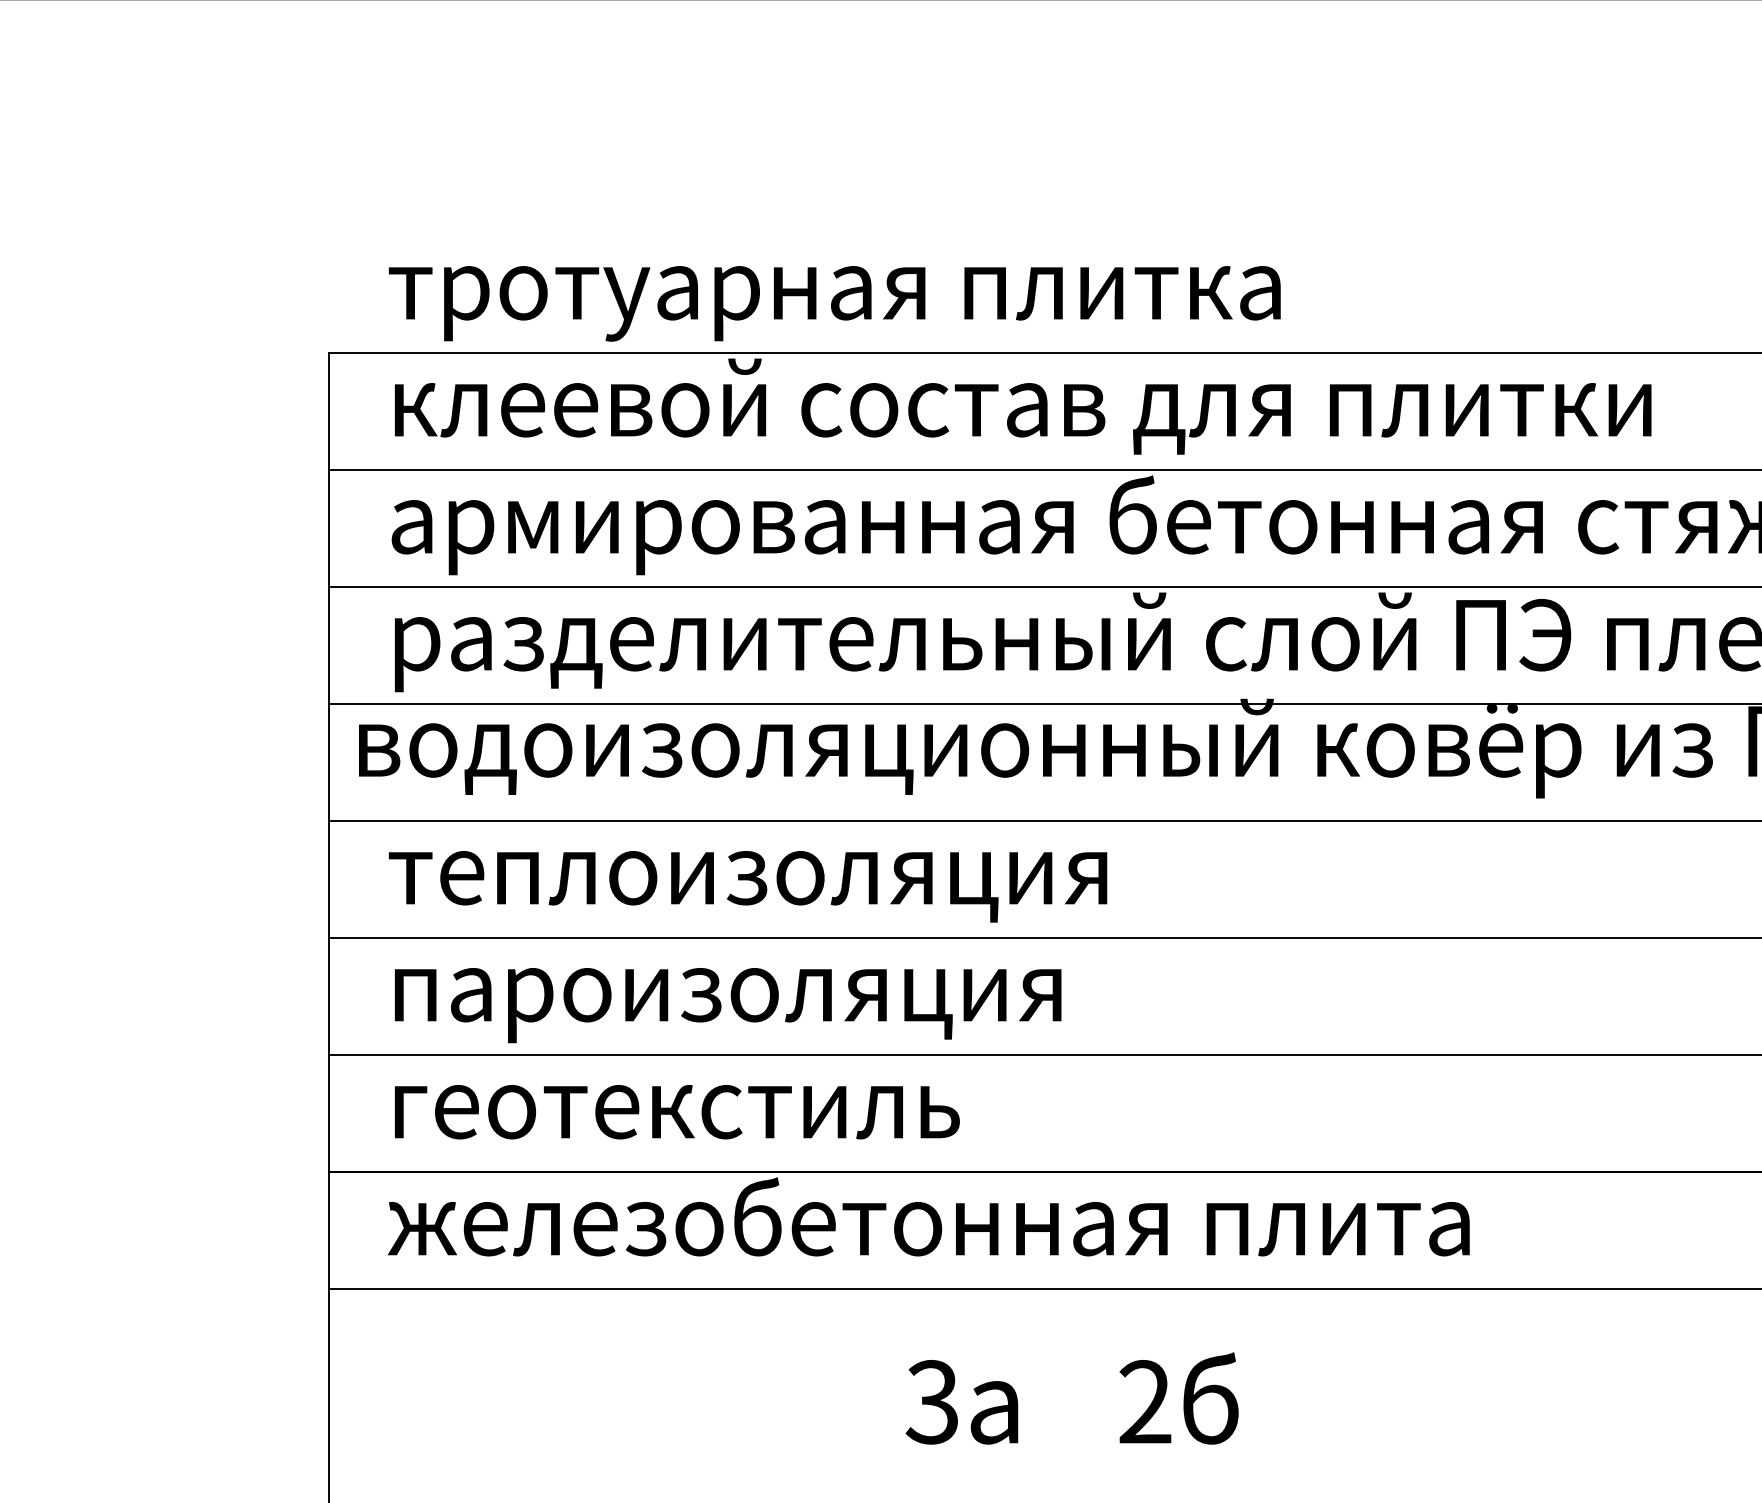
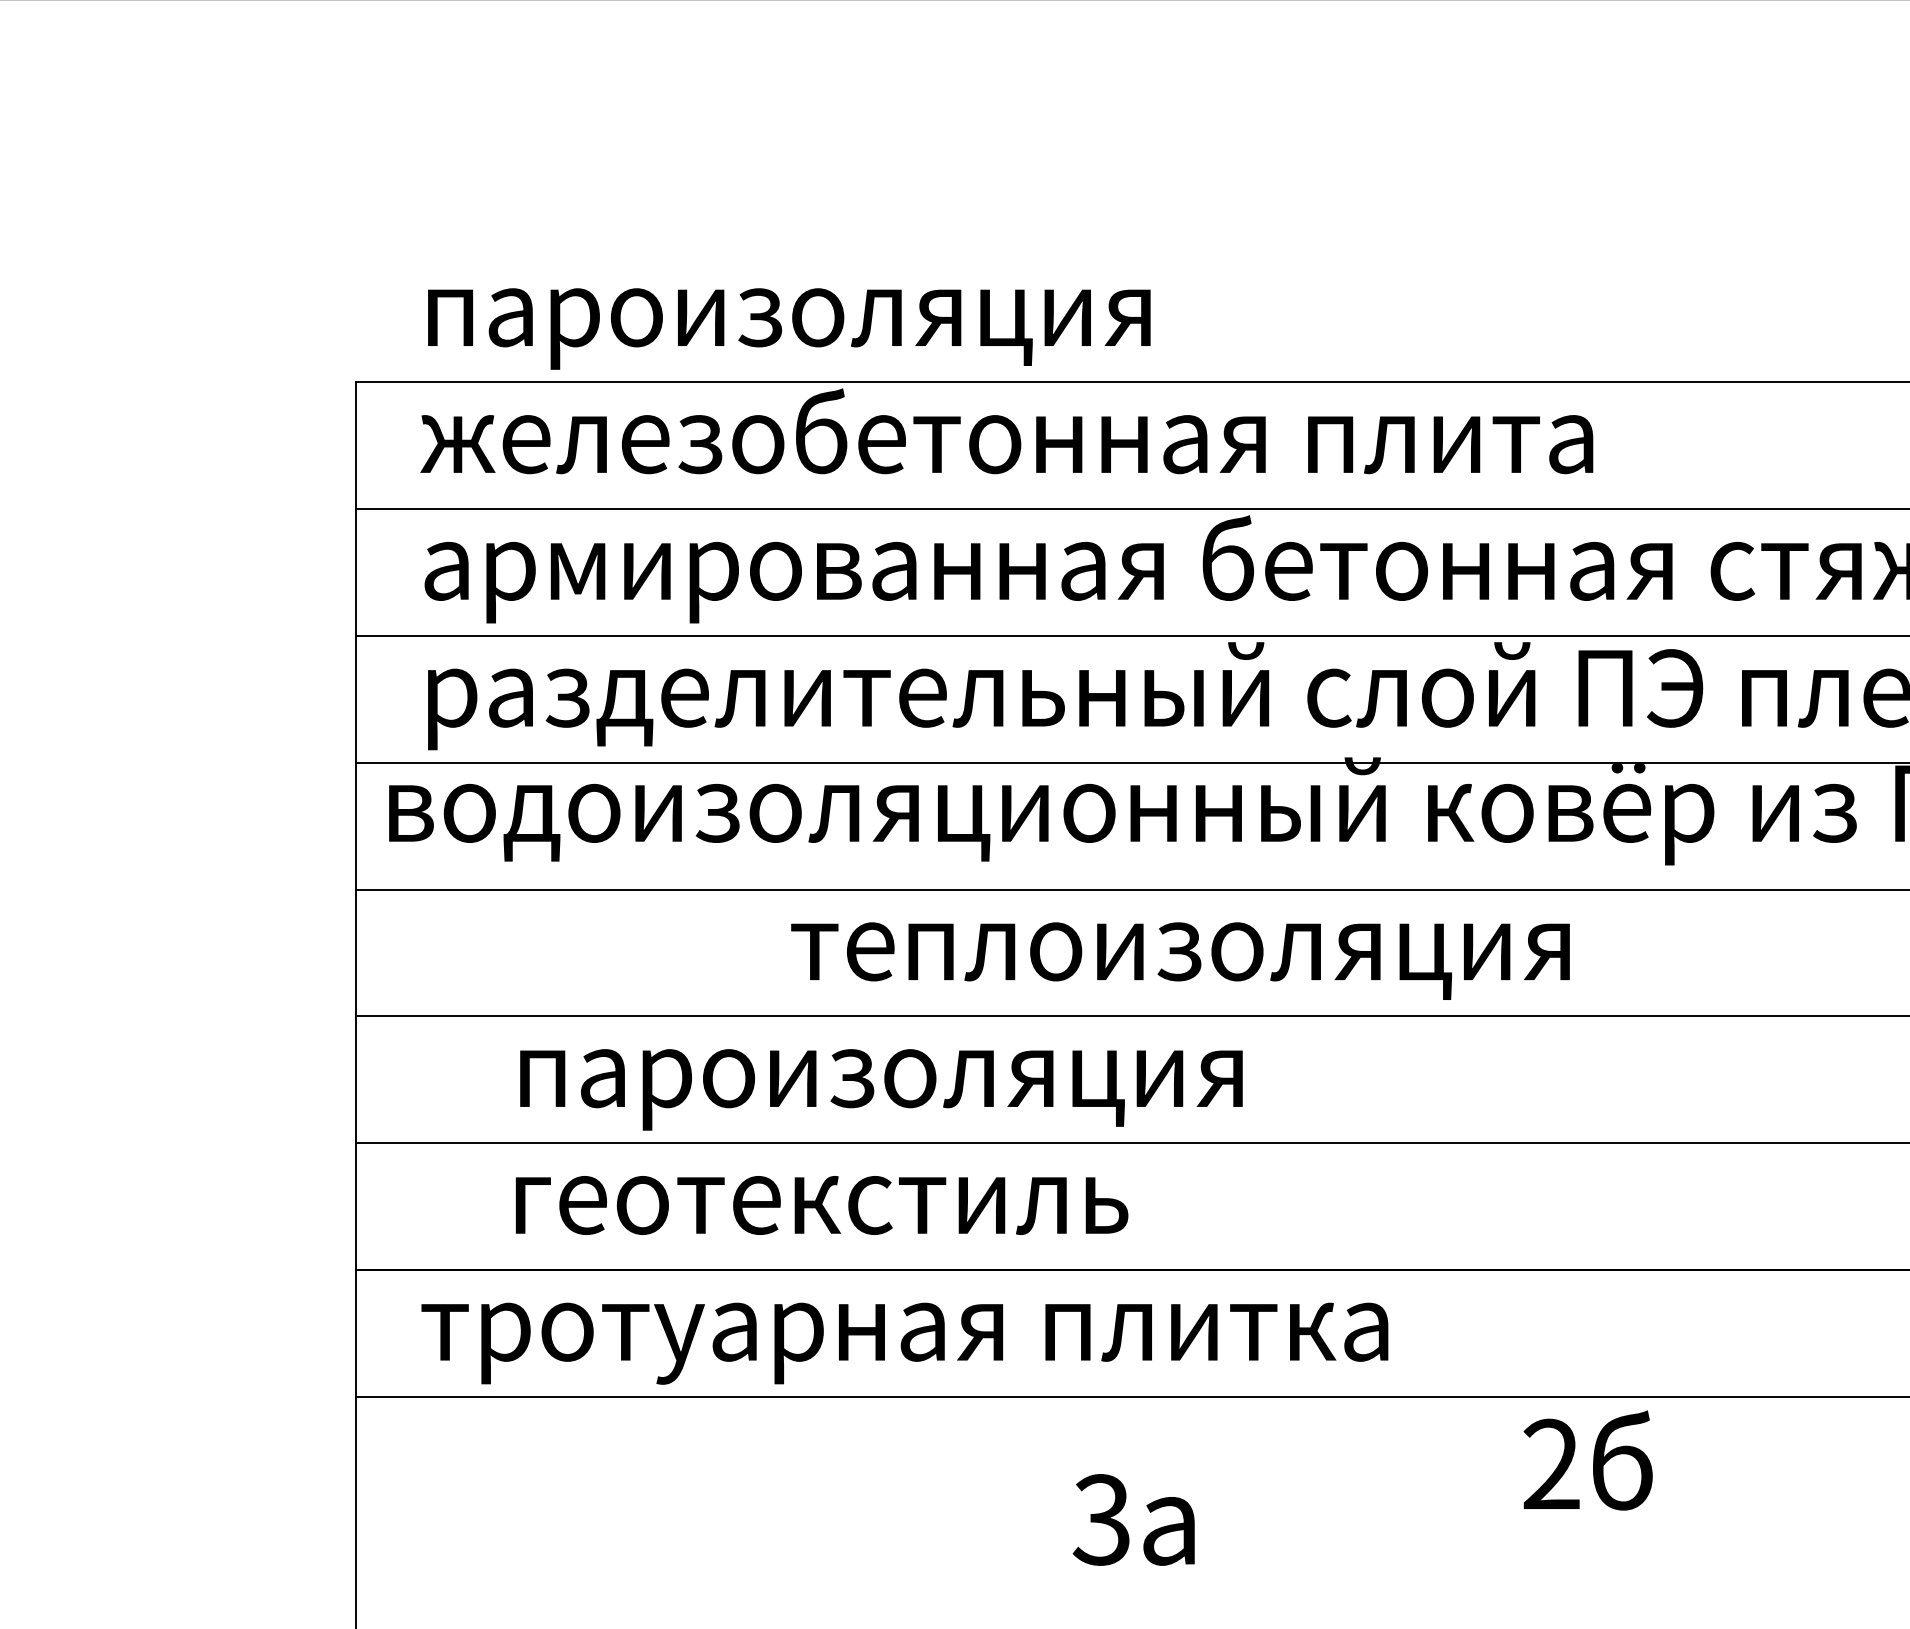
text: (834, 303) -> (904, 328), тротуарная плитка -> пароизоляция
text: (1019, 406) -> (1105, 440), клеевой состав для плитки -> железобетонная плита
text: (747, 886) -> (1179, 960), moved
text: (728, 1005) -> (881, 1089), moved
text: (677, 1112) -> (822, 1205), moved
text: (928, 1227) -> (1006, 1330), железобетонная плита -> тротуарная плитка
text: (1178, 1398) -> (1587, 1460), moved
text: (961, 1402) -> (1133, 1520), moved

